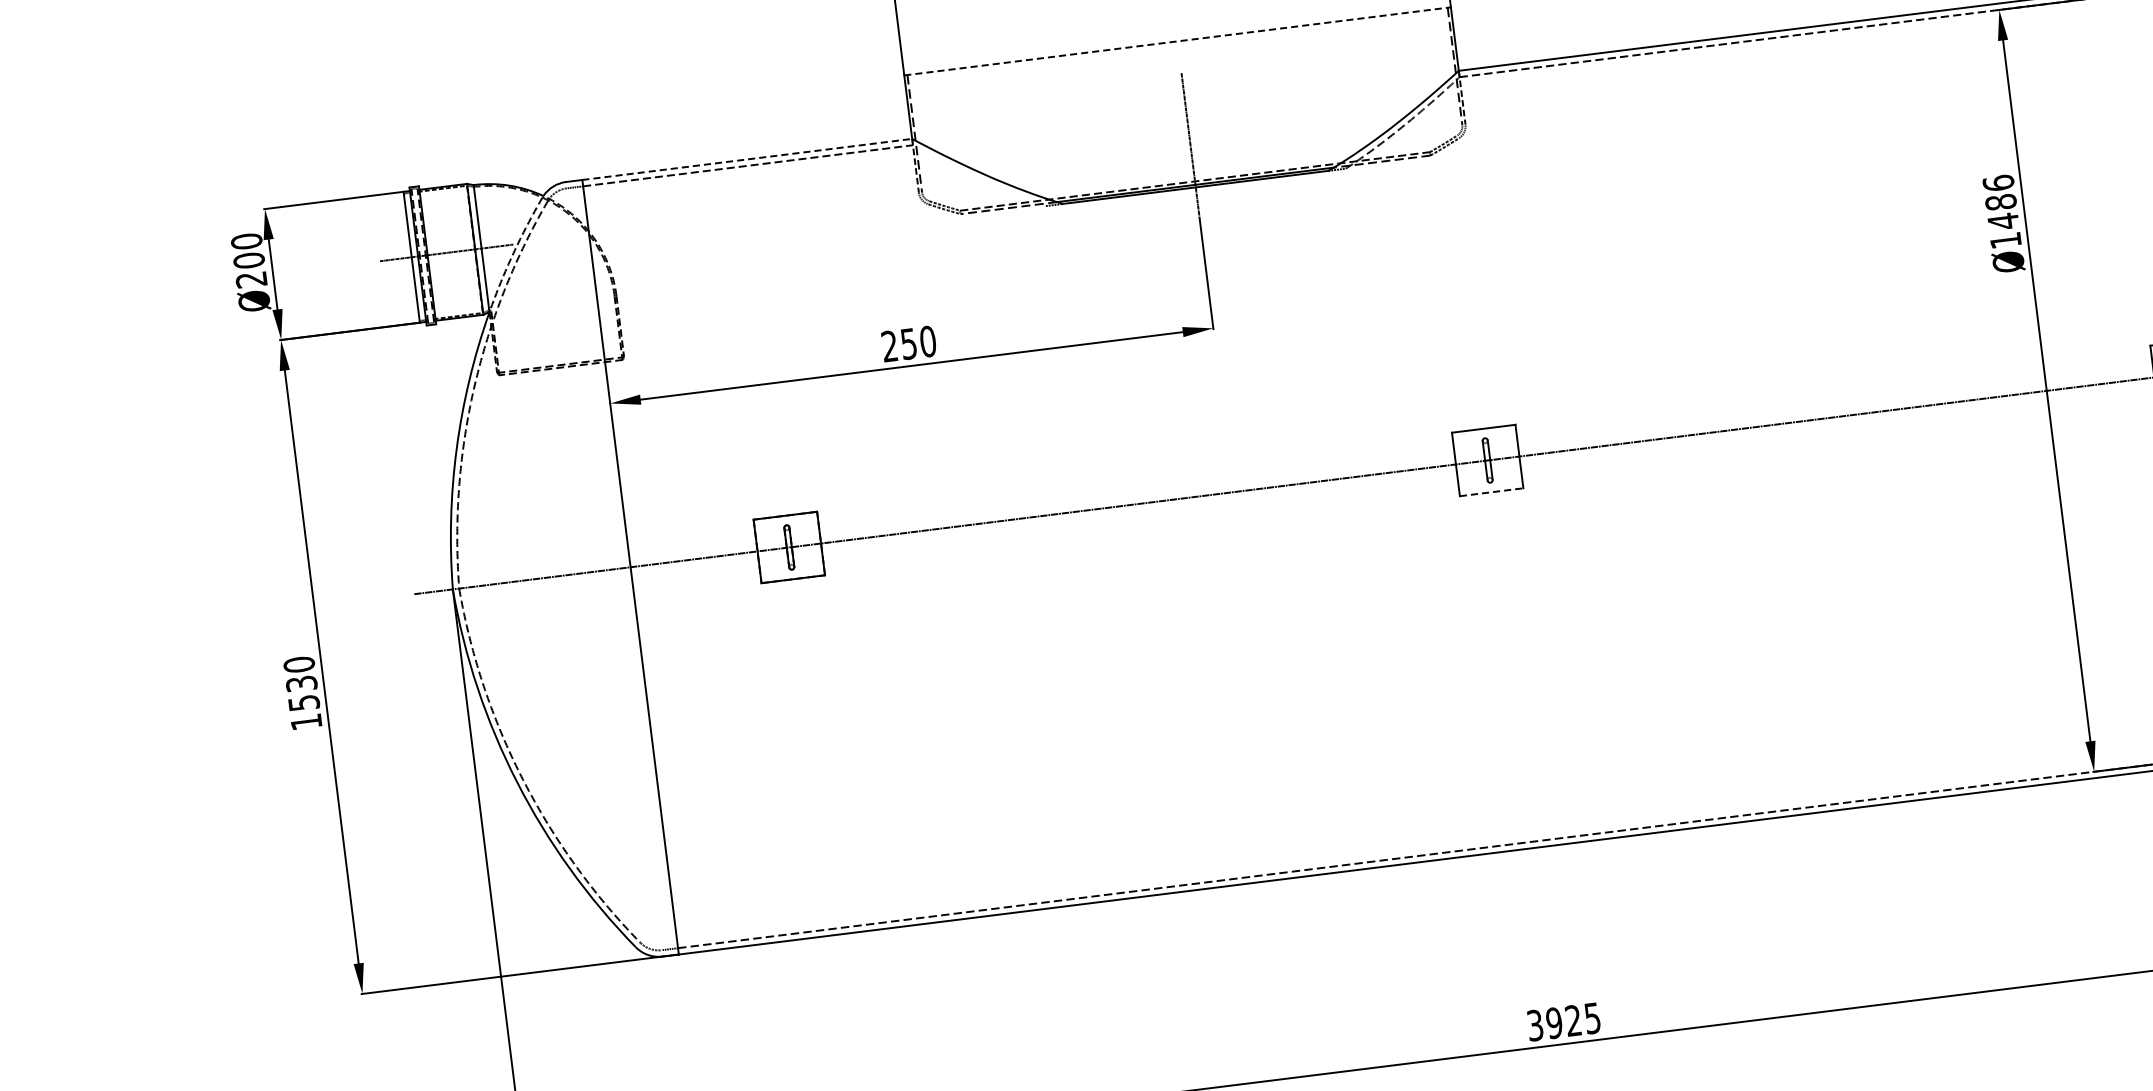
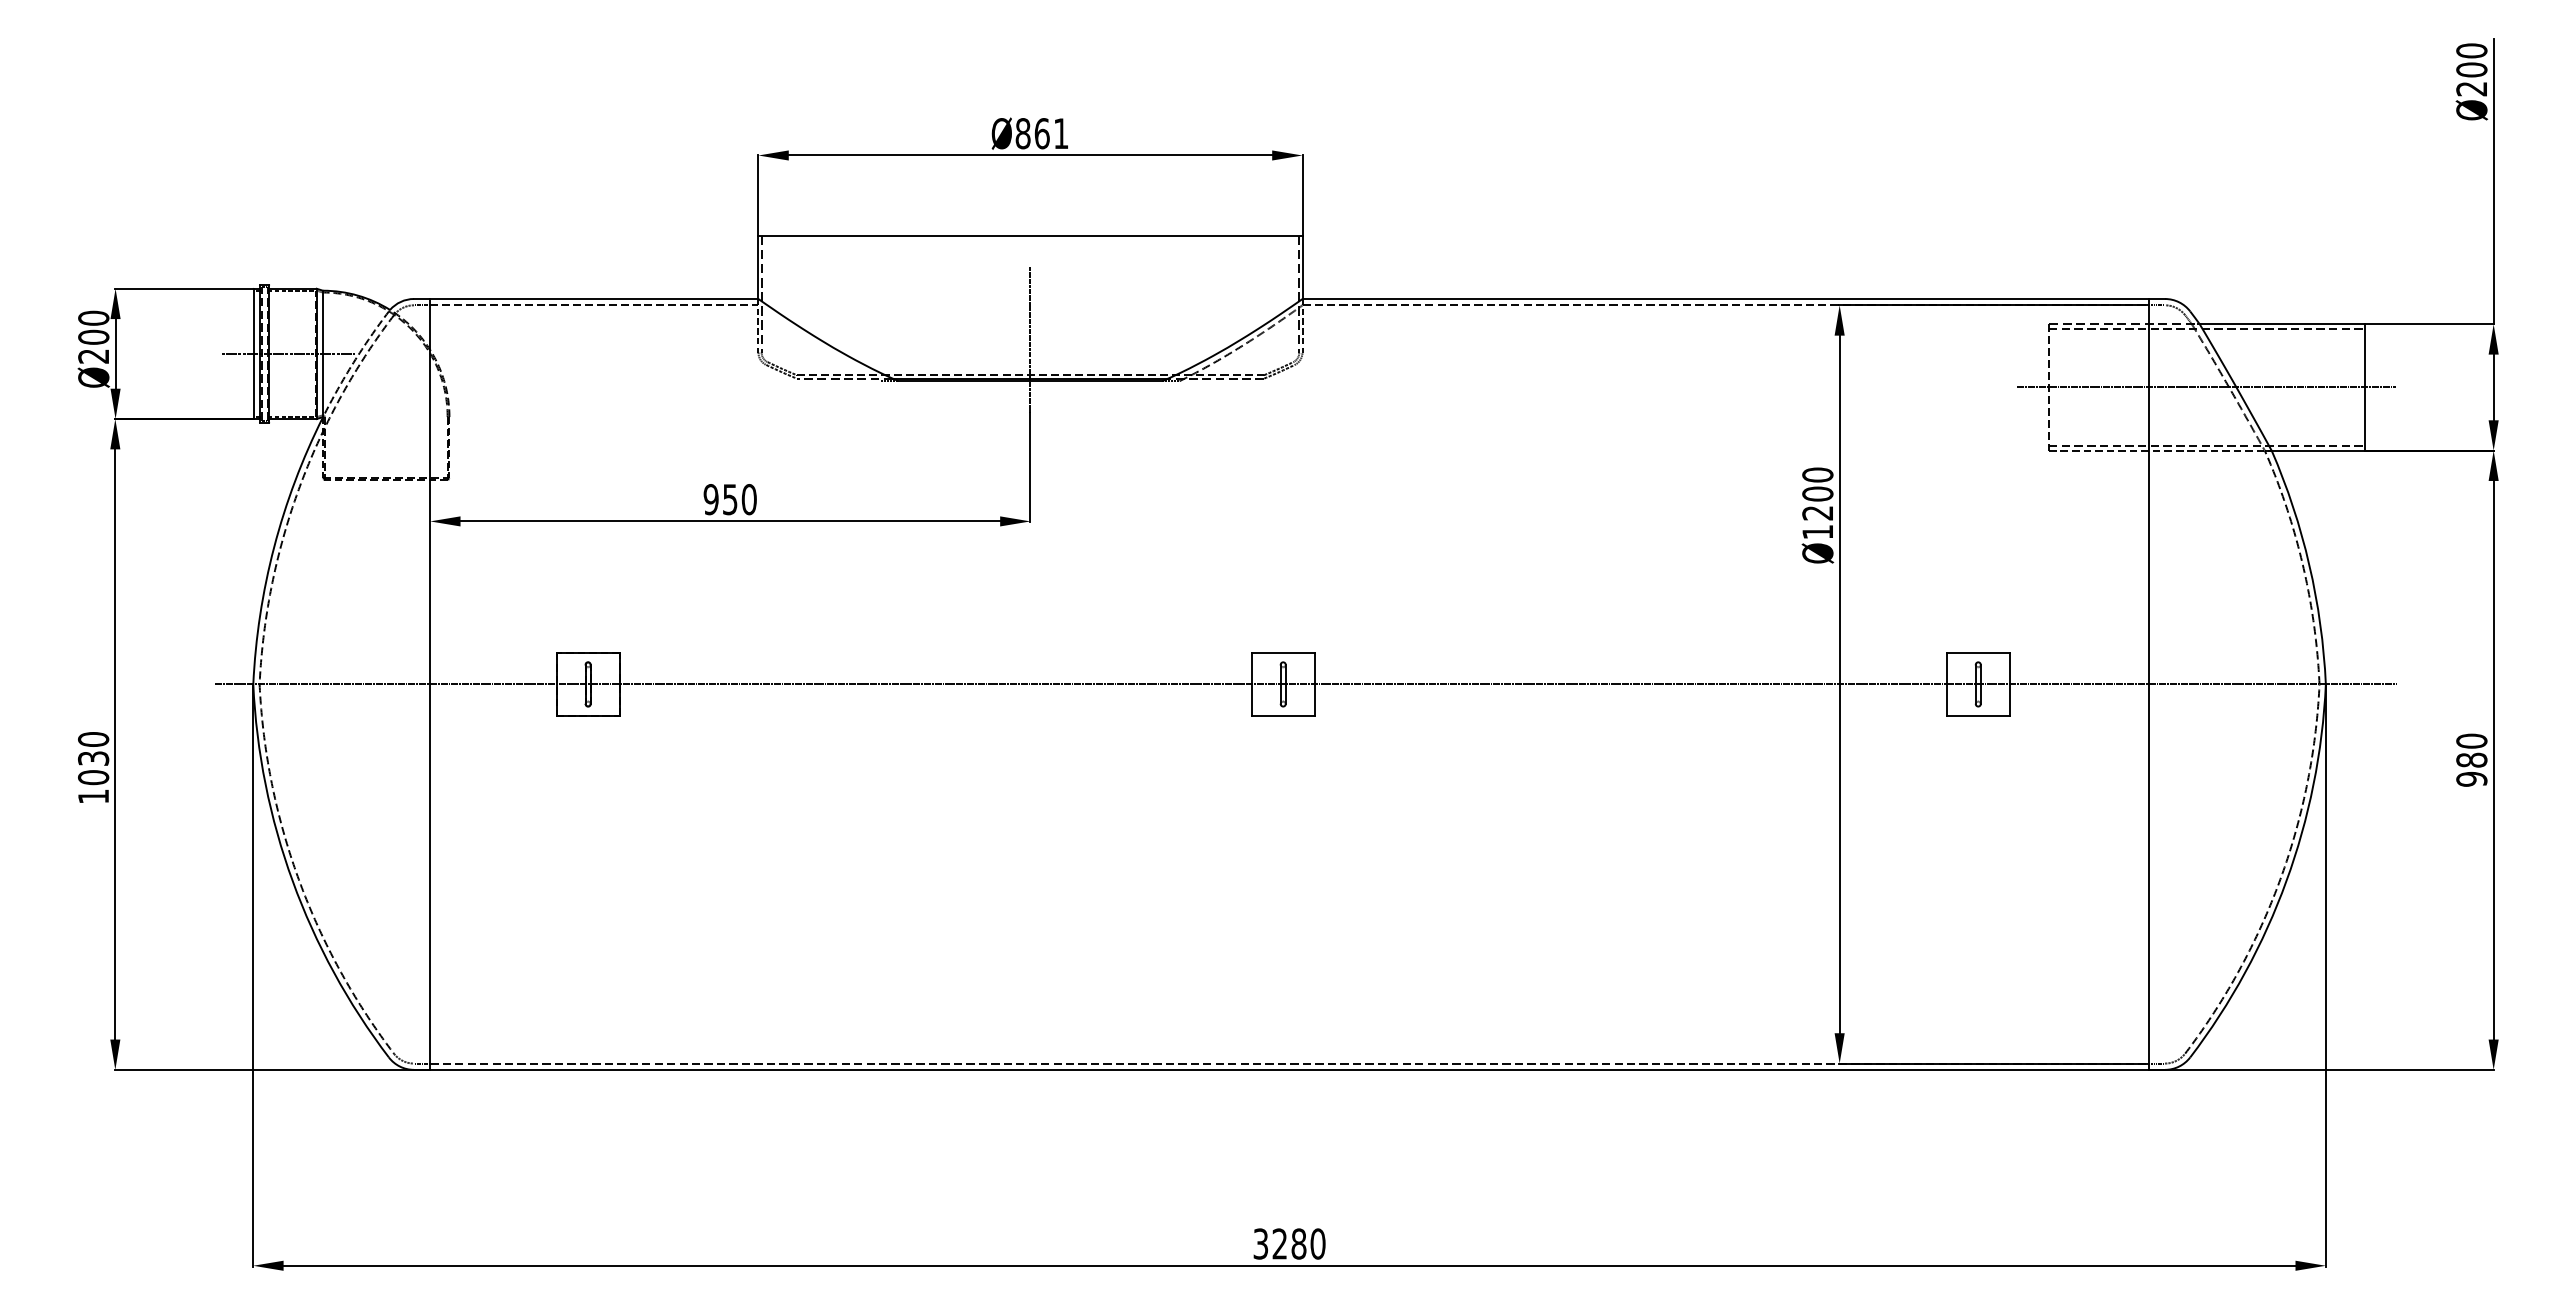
line: (1177, 41) -> (1030, 235), dashed -> solid
line: (747, 158) -> (594, 298), dashed -> solid
text: (2000, 202) -> (1817, 494), Ø1486 -> Ø1200
text: (889, 346) -> (710, 499), 250 -> 950
line: (1491, 492) -> (1283, 716), dashed -> solid
text: (303, 702) -> (93, 777), 1530 -> 1030
text: (1572, 1020) -> (1298, 1243), 3925 -> 3280

